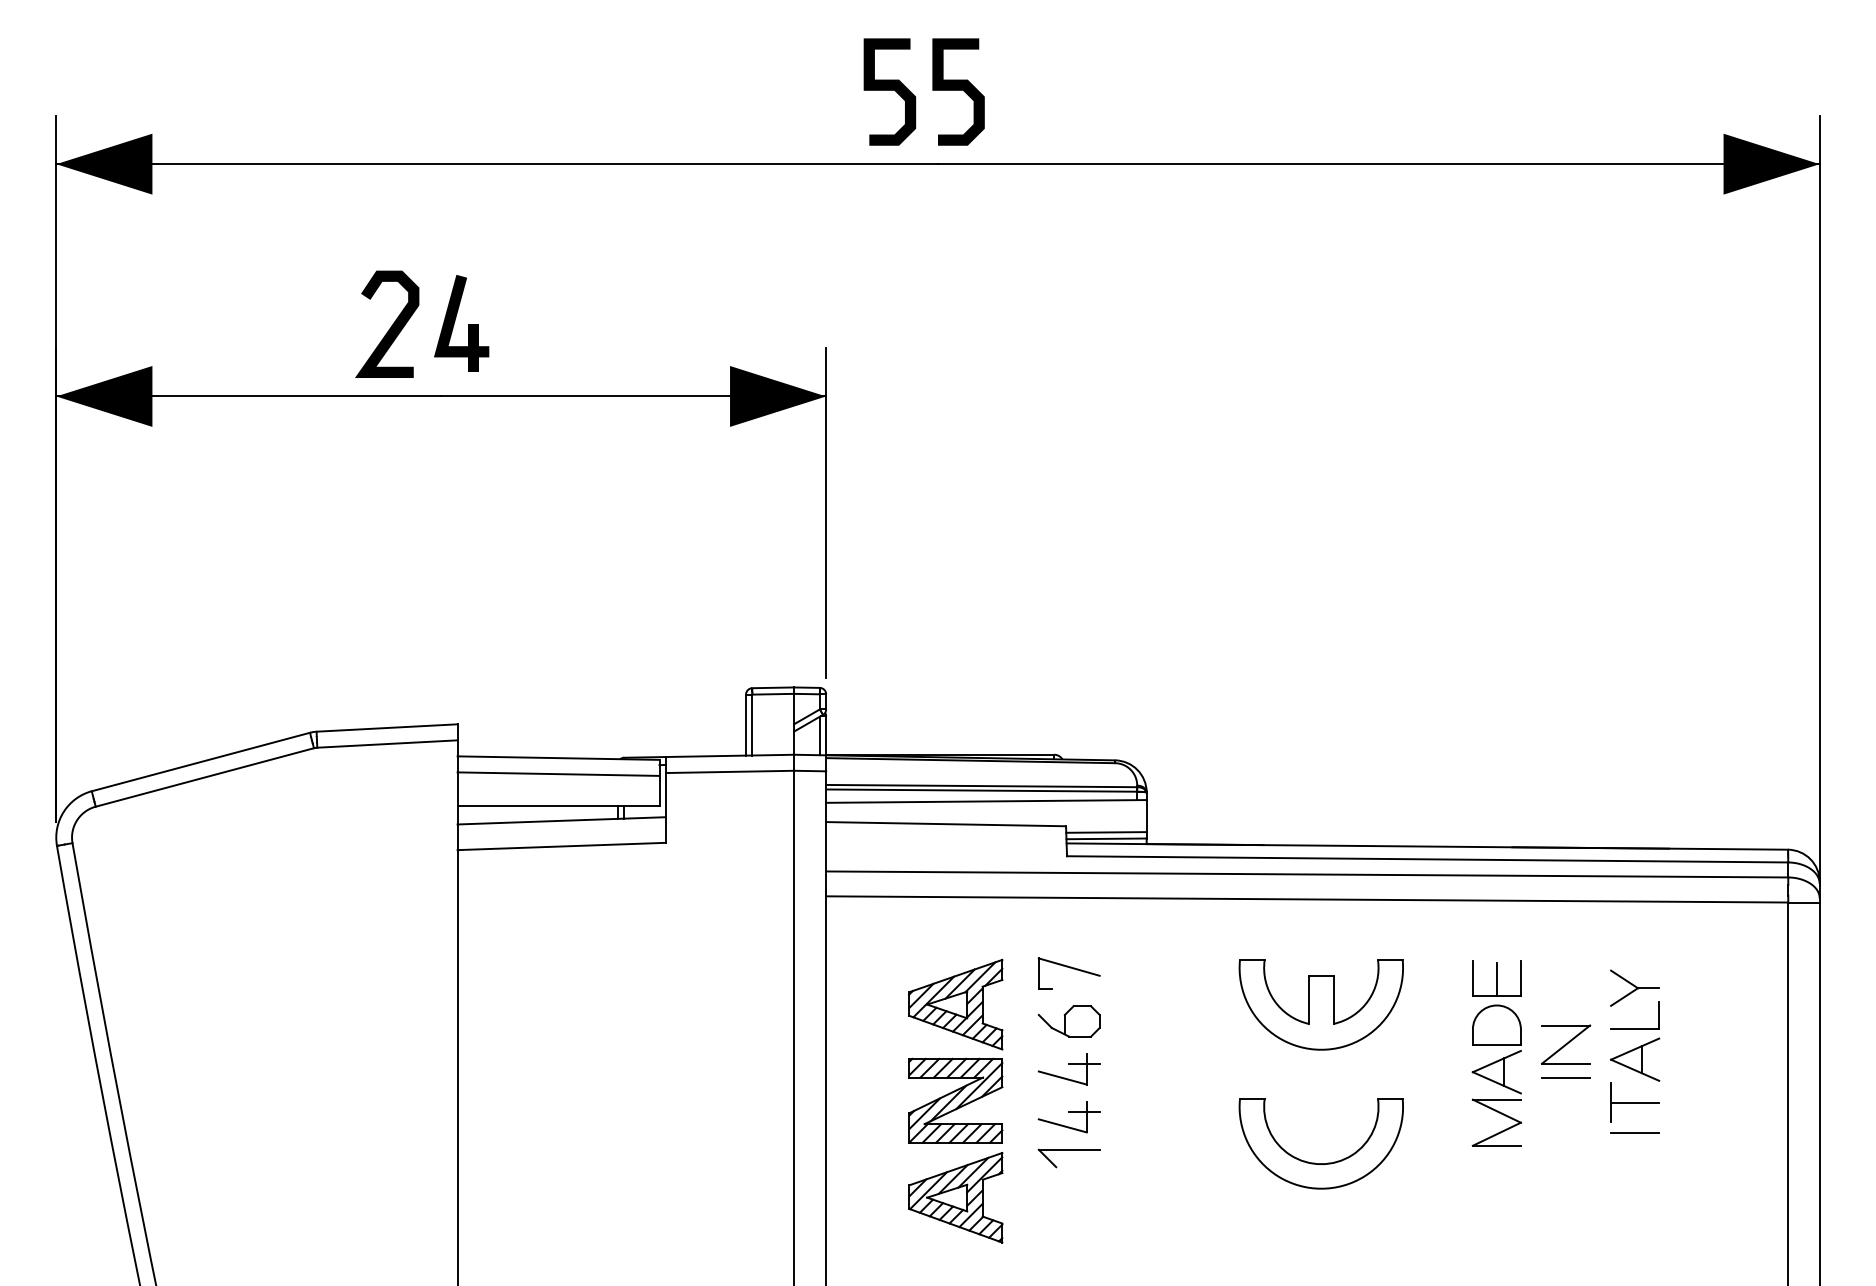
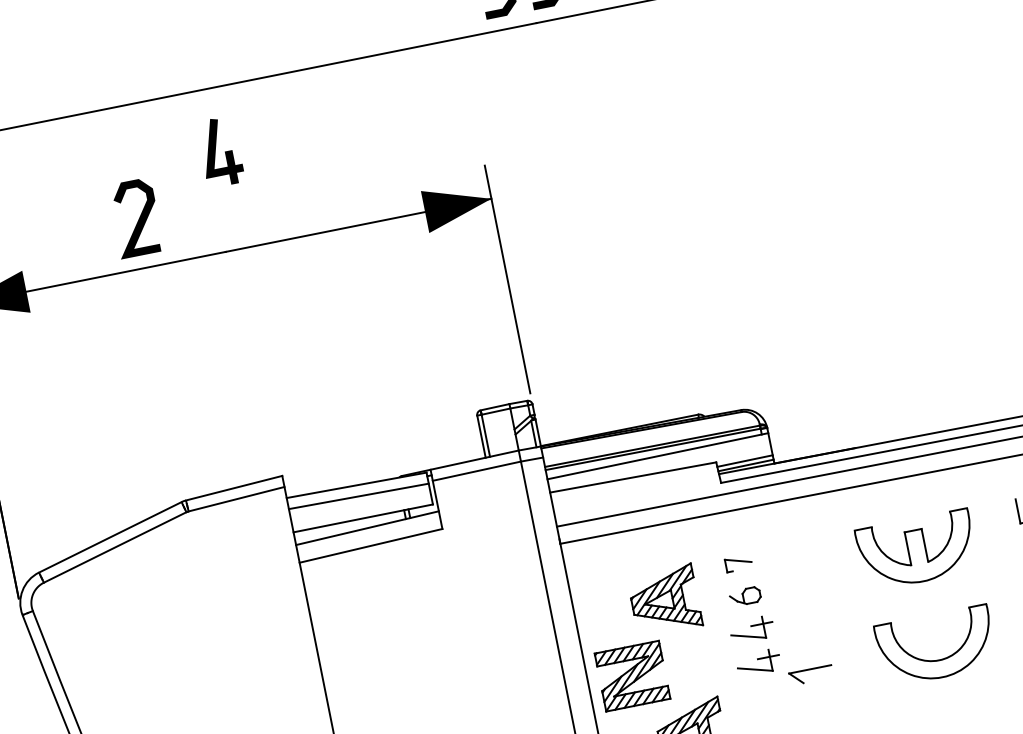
part: (455, 321) -> (215, 151), moved
curve: (391, 325) -> (138, 218), moved
part: (1068, 973) -> (738, 563), size x0.6
part: (1068, 1021) -> (744, 596), size x0.7
part: (955, 1100) -> (632, 675), moved
part: (1068, 1150) -> (809, 669), moved

